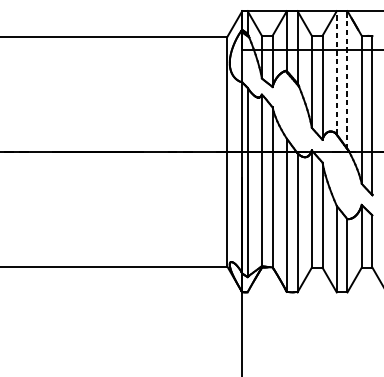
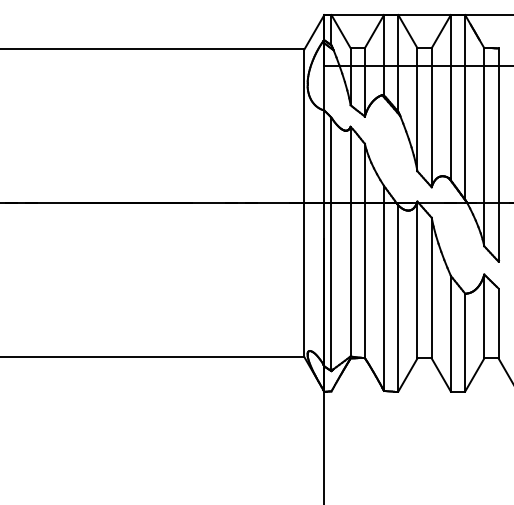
line: (336, 72) -> (450, 97), dashed -> solid
line: (347, 79) -> (465, 106), dashed -> solid

